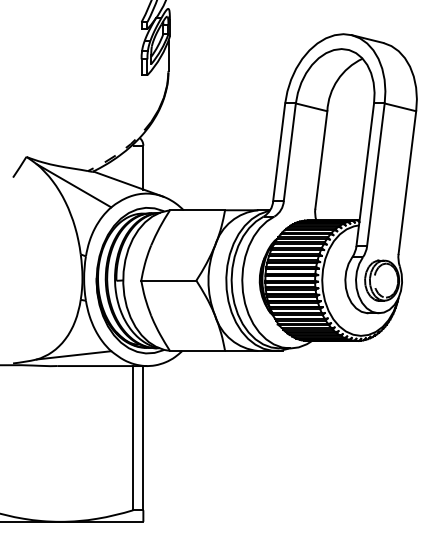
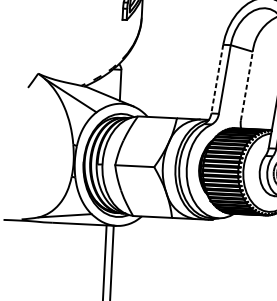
line: (279, 152) -> (217, 79), solid -> dashed
line: (321, 159) -> (246, 85), solid -> dashed

